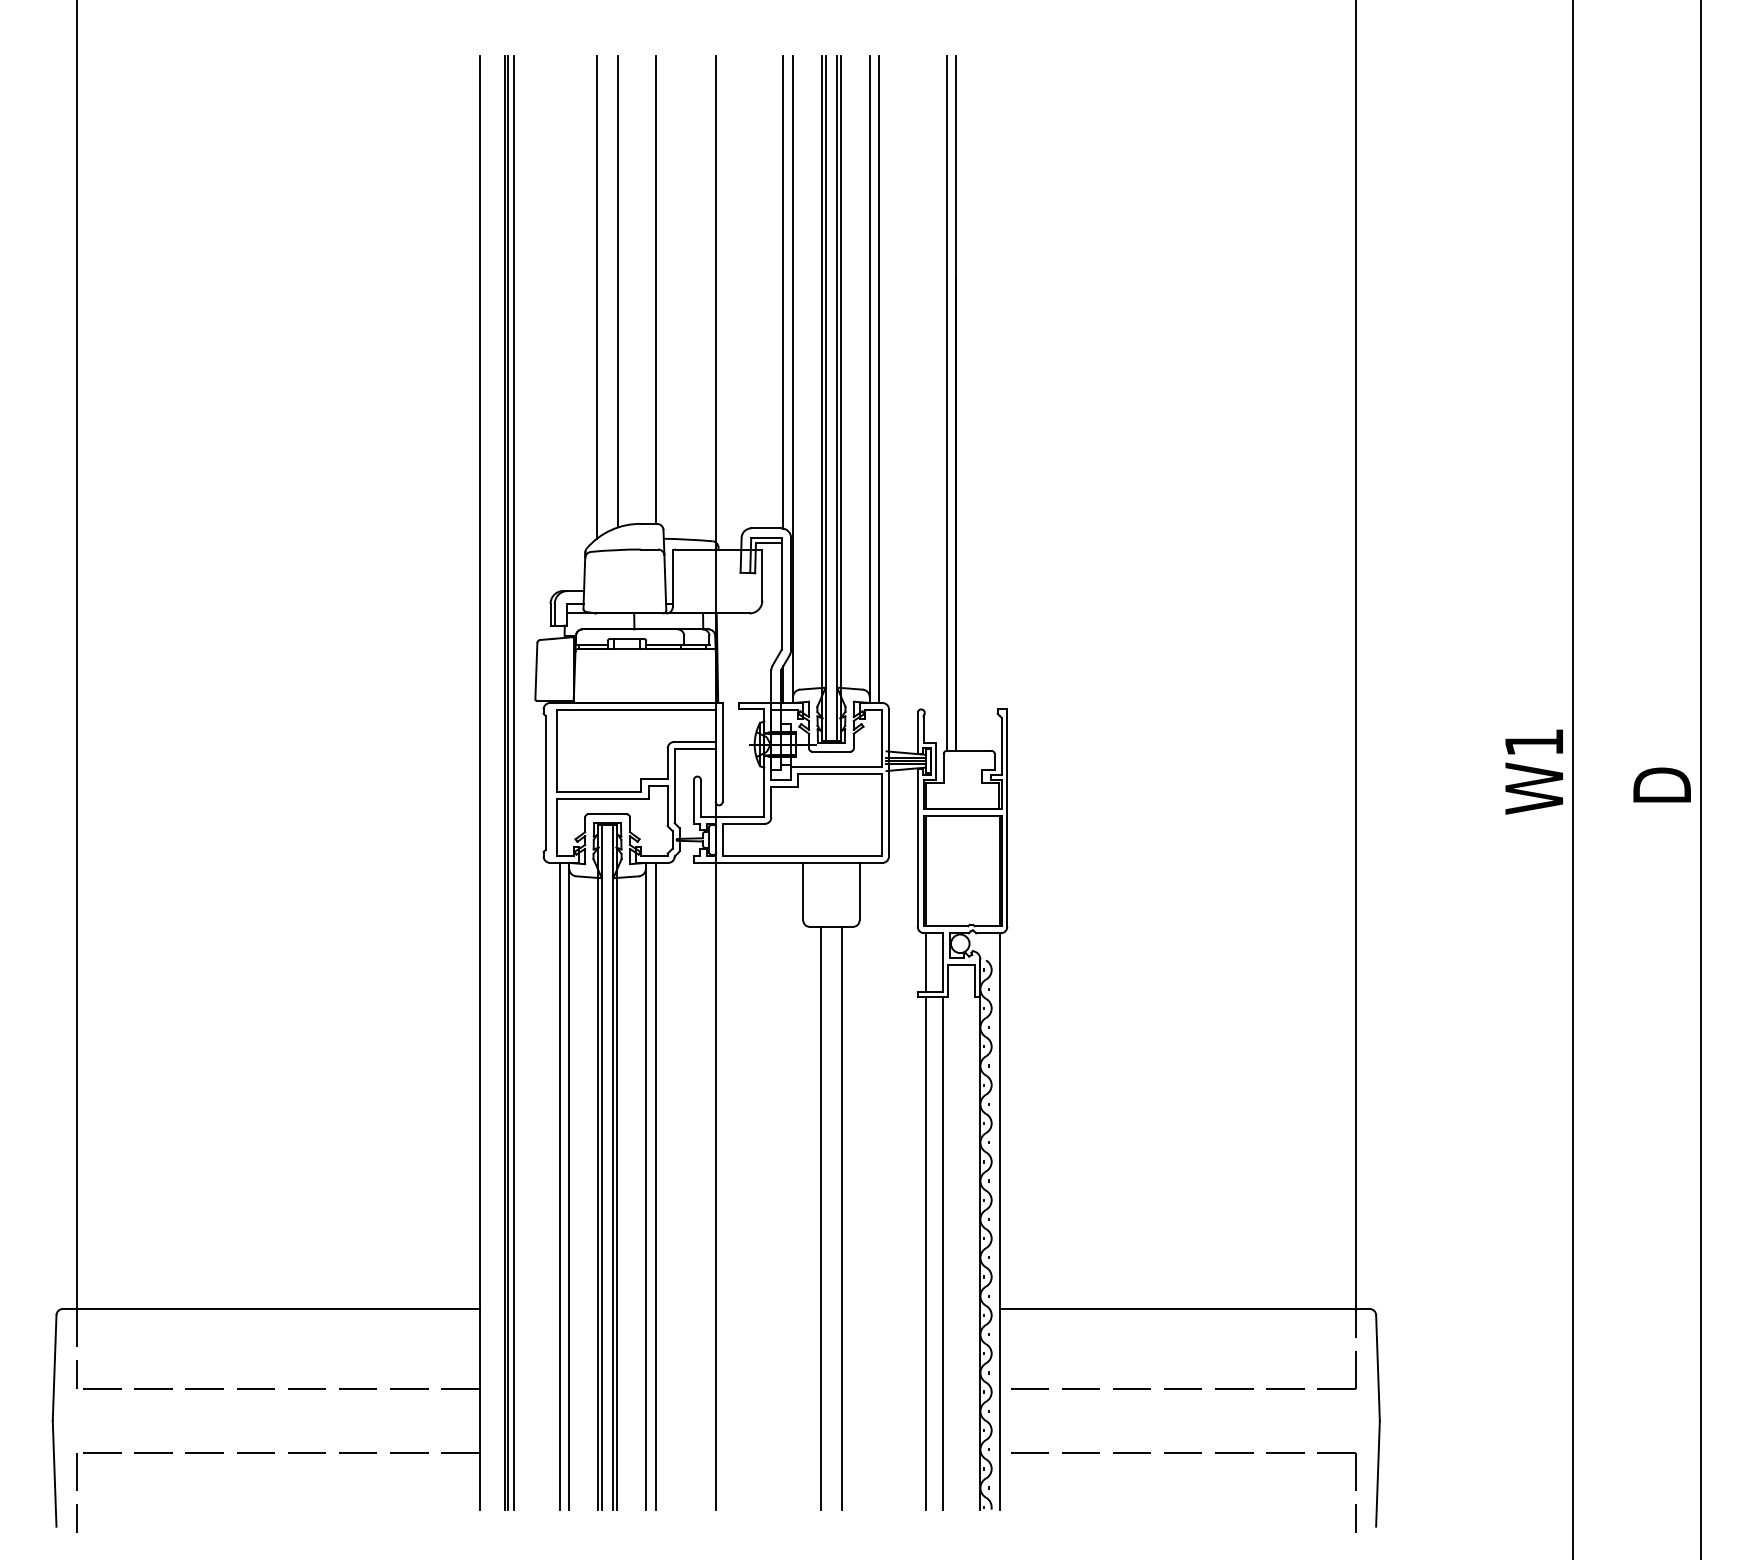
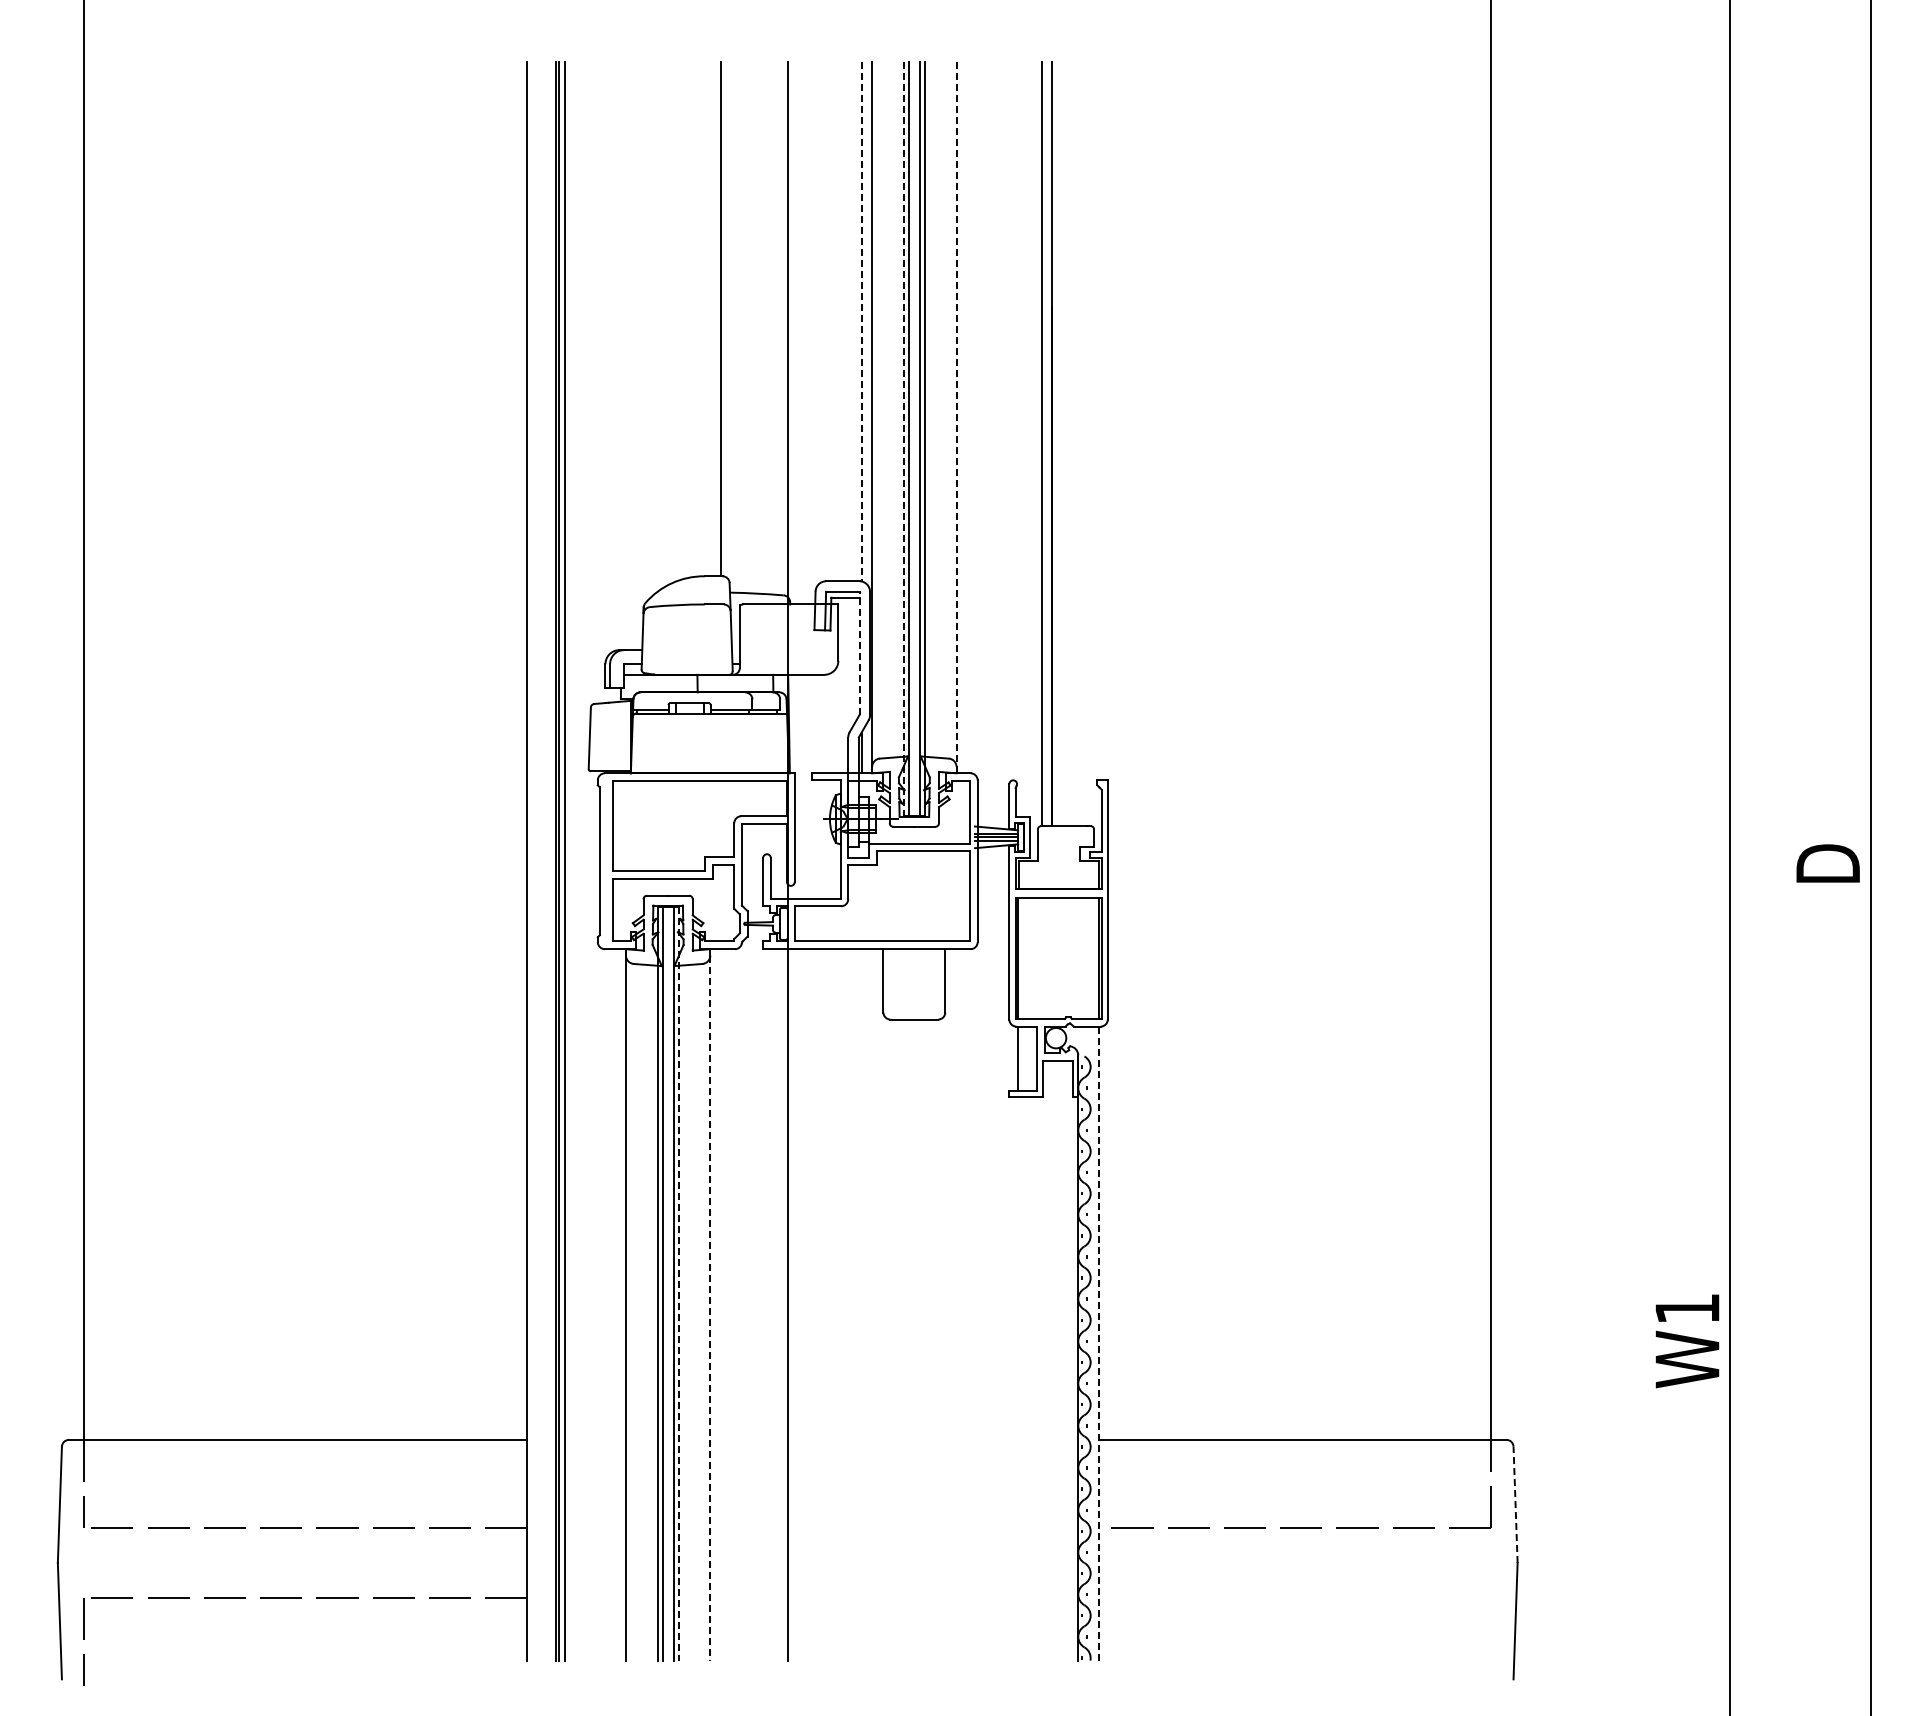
line: (618, 291) -> (680, 320), removed
line: (783, 292) -> (861, 321), solid -> dashed
line: (596, 296) -> (656, 326), removed
line: (869, 376) -> (956, 414), solid -> dashed
line: (879, 379) -> (967, 417), removed
line: (821, 398) -> (903, 438), solid -> dashed
line: (781, 594) -> (859, 653), solid -> dashed
text: (1534, 772) -> (1687, 1341), moved
line: (616, 1166) -> (678, 1283), solid -> dashed
line: (559, 1185) -> (615, 1304), removed
line: (655, 1185) -> (720, 1304), removed
line: (646, 1189) -> (710, 1308), solid -> dashed
line: (820, 1217) -> (902, 1339), removed
line: (842, 1217) -> (926, 1339), removed
line: (999, 1222) -> (1099, 1344), solid -> dashed
line: (926, 1253) -> (1018, 1378), removed
line: (942, 1253) -> (1036, 1378), removed
line: (1377, 1367) -> (1515, 1504), solid -> dashed
part: (1183, 1453) -> (1301, 1598), removed

